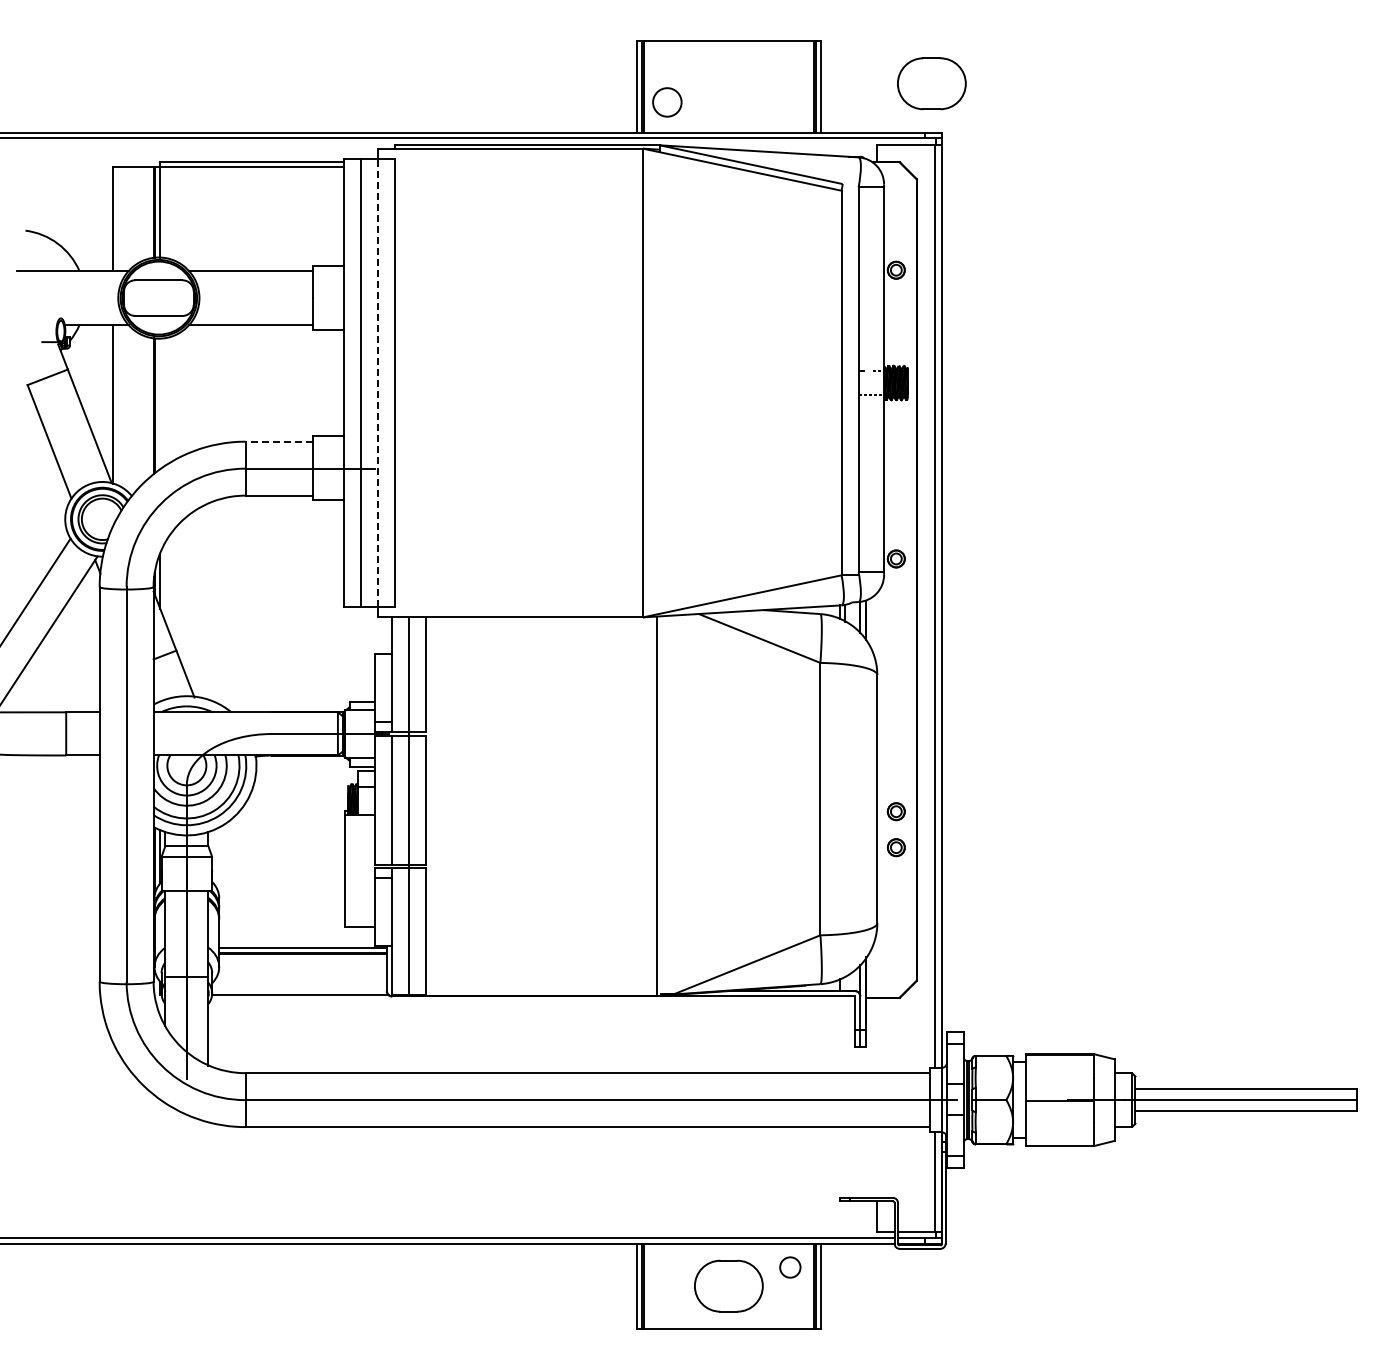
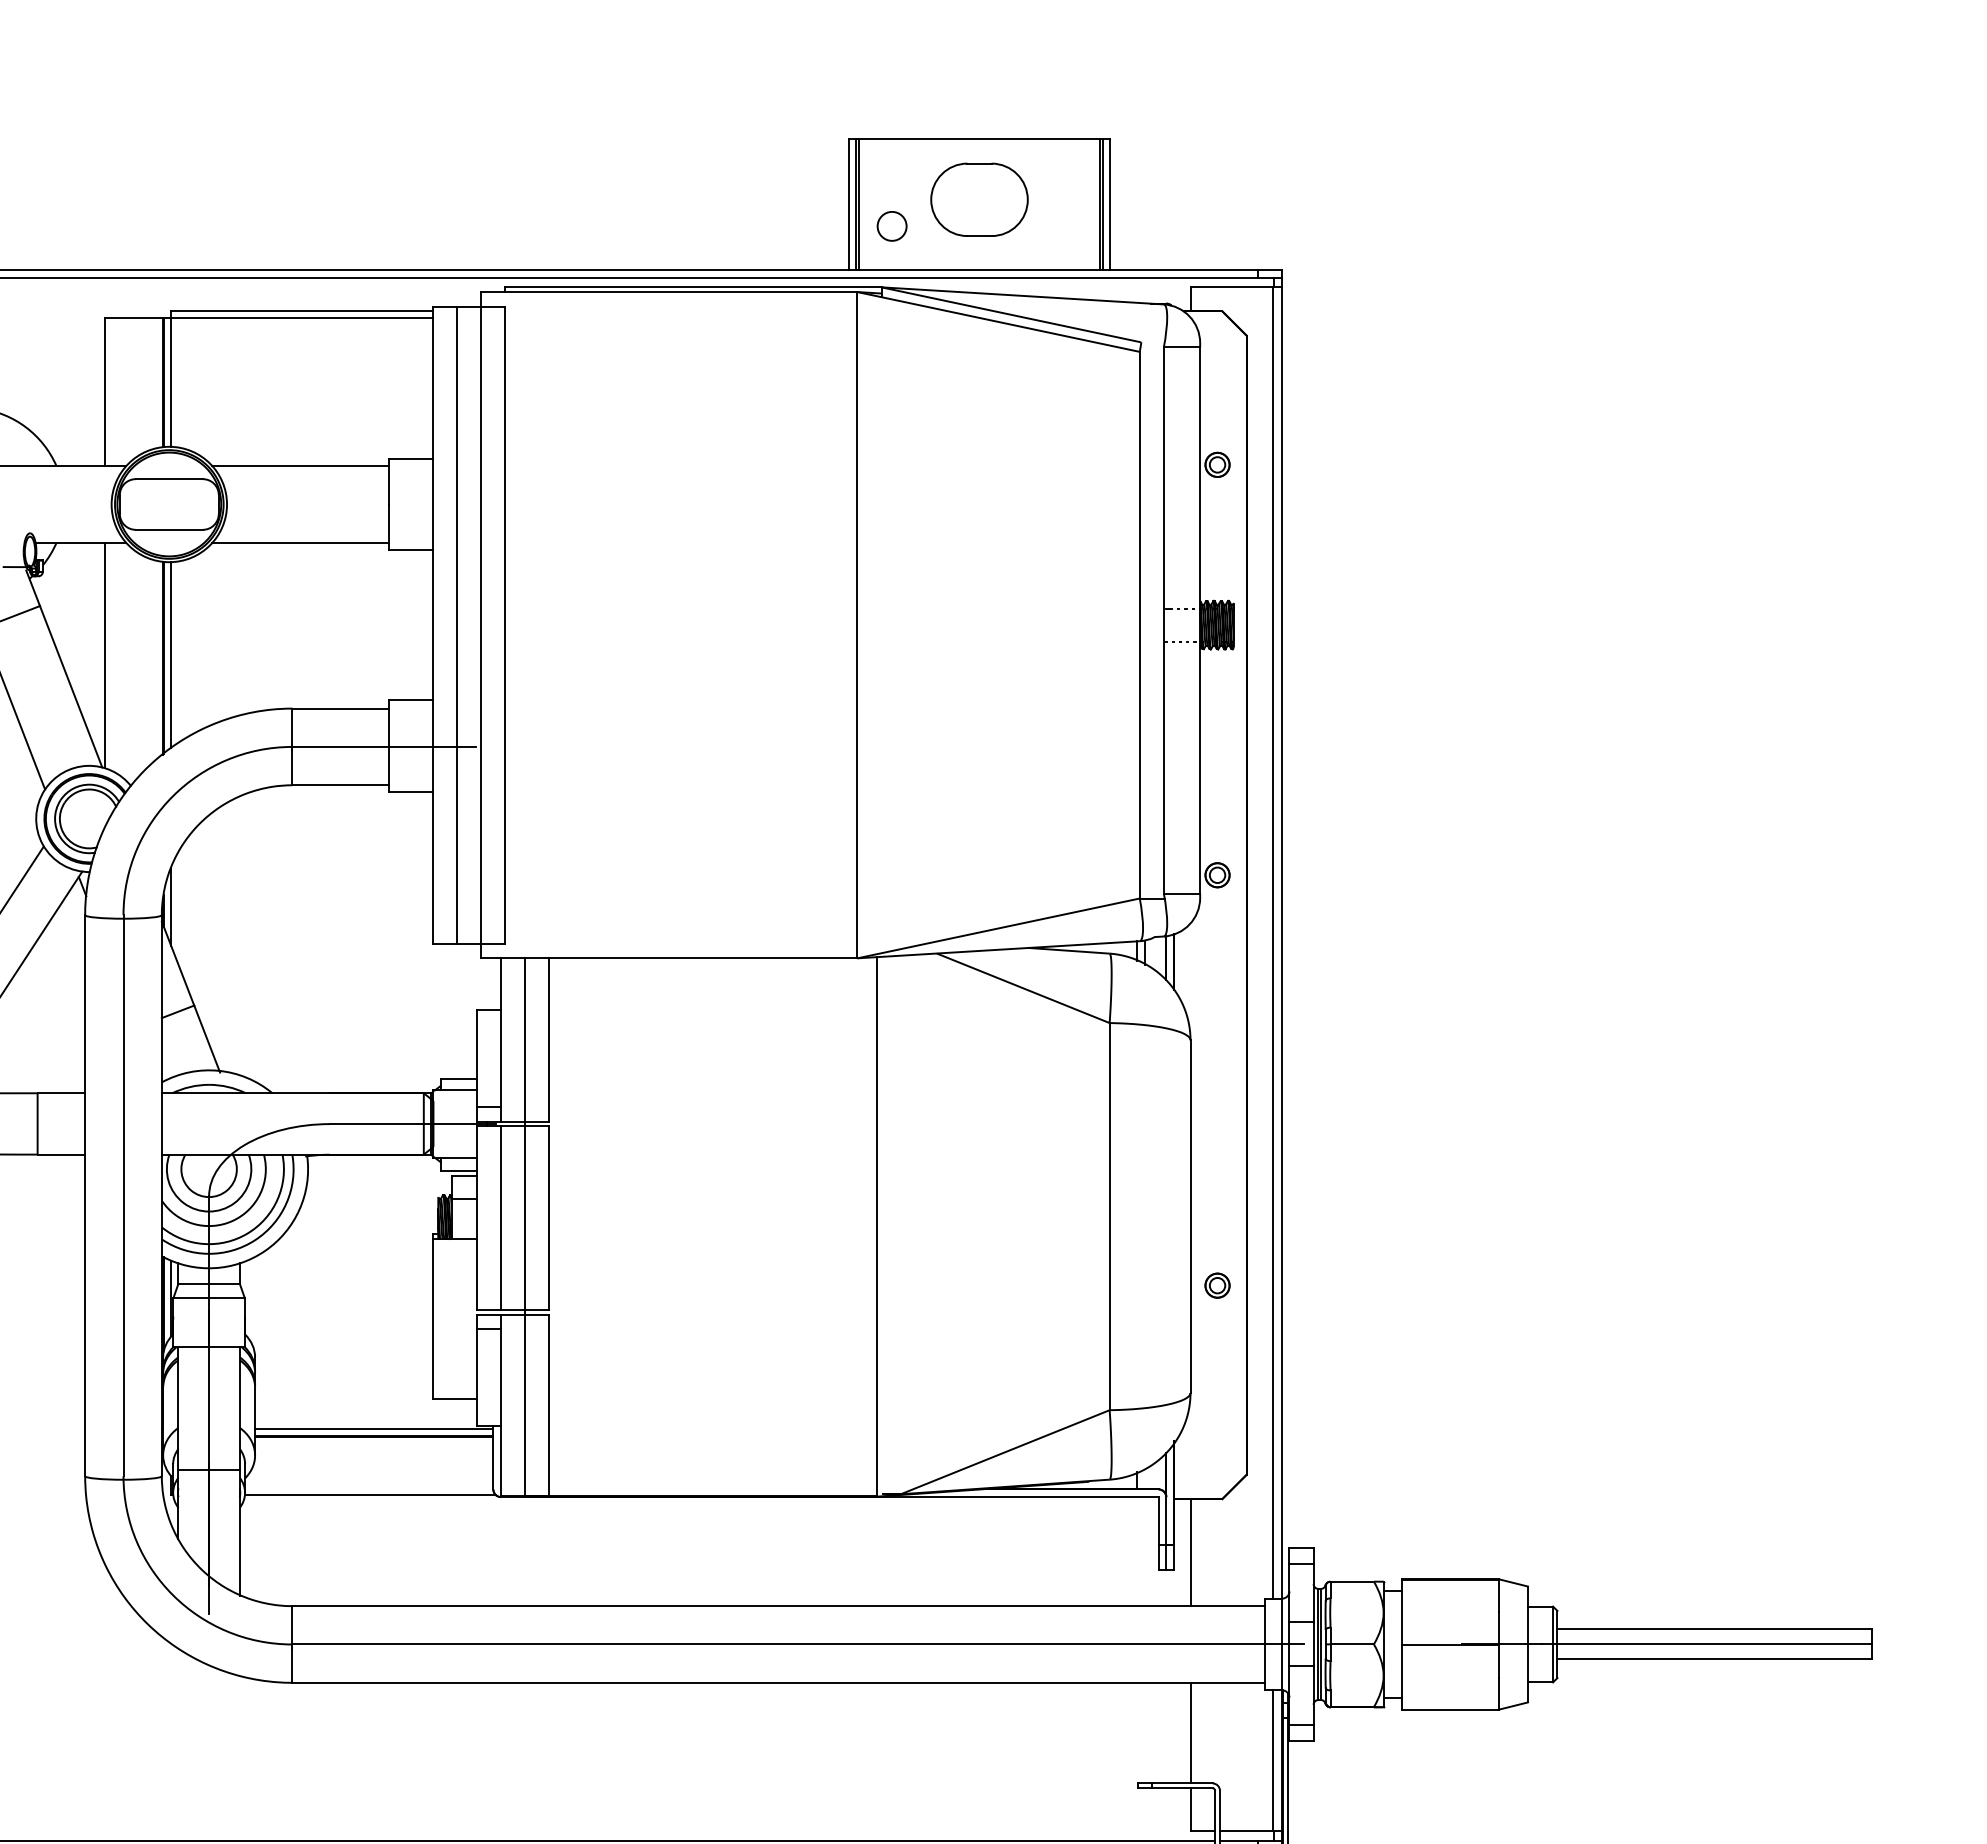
part: (931, 83) -> (978, 199), moved
circle: (667, 102) -> (892, 226), size x0.71
line: (377, 382) -> (480, 624), dashed -> solid
line: (160, 403) -> (171, 654), added
line: (279, 441) -> (340, 708), dashed -> solid
part: (895, 811) -> (1216, 1234), removed
line: (877, 1035) -> (1190, 1552), added
line: (877, 1162) -> (1190, 1733), added

